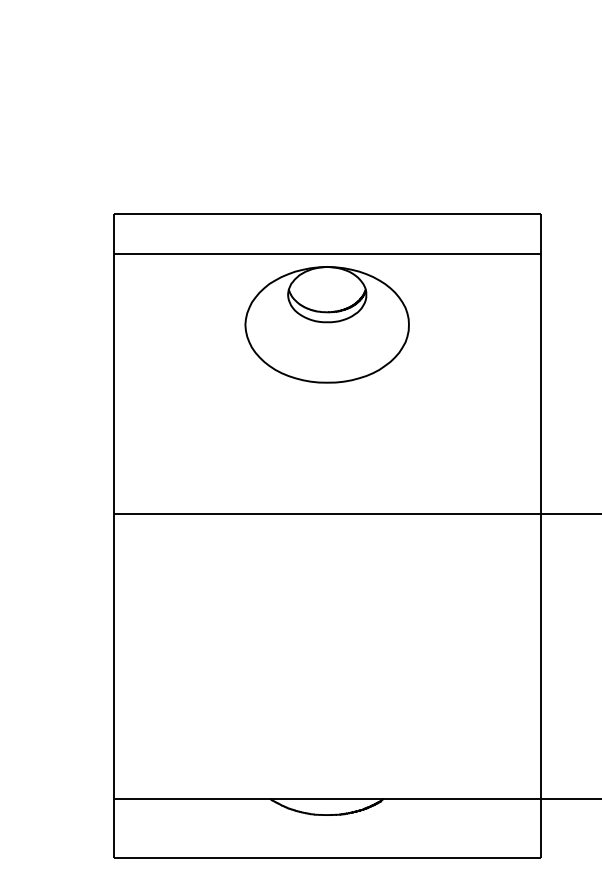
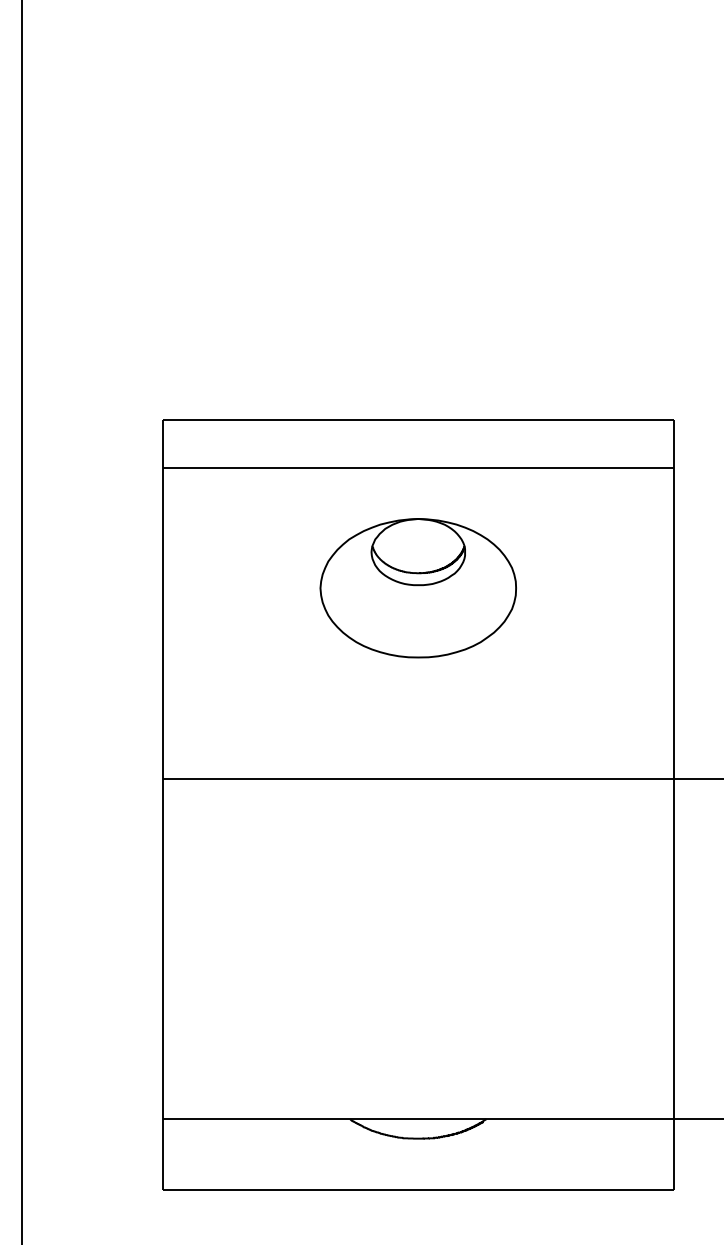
part: (326, 325) -> (417, 588), moved

